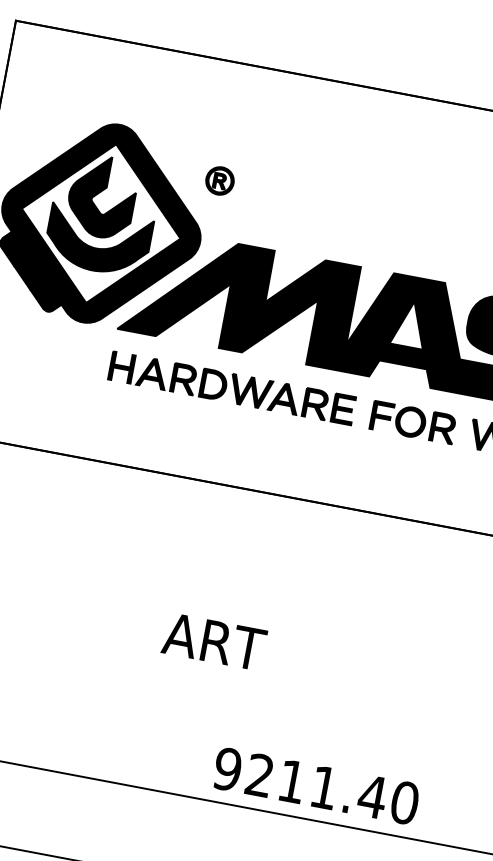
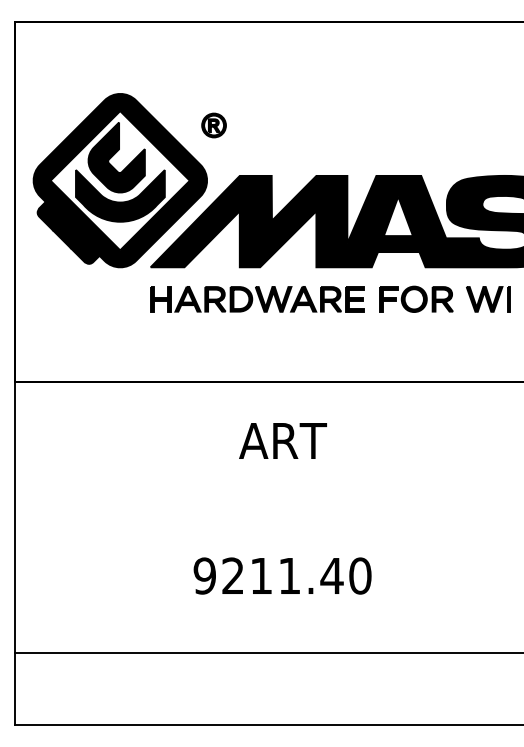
text: (213, 641) -> (282, 440), moved
text: (316, 785) -> (282, 575), moved

